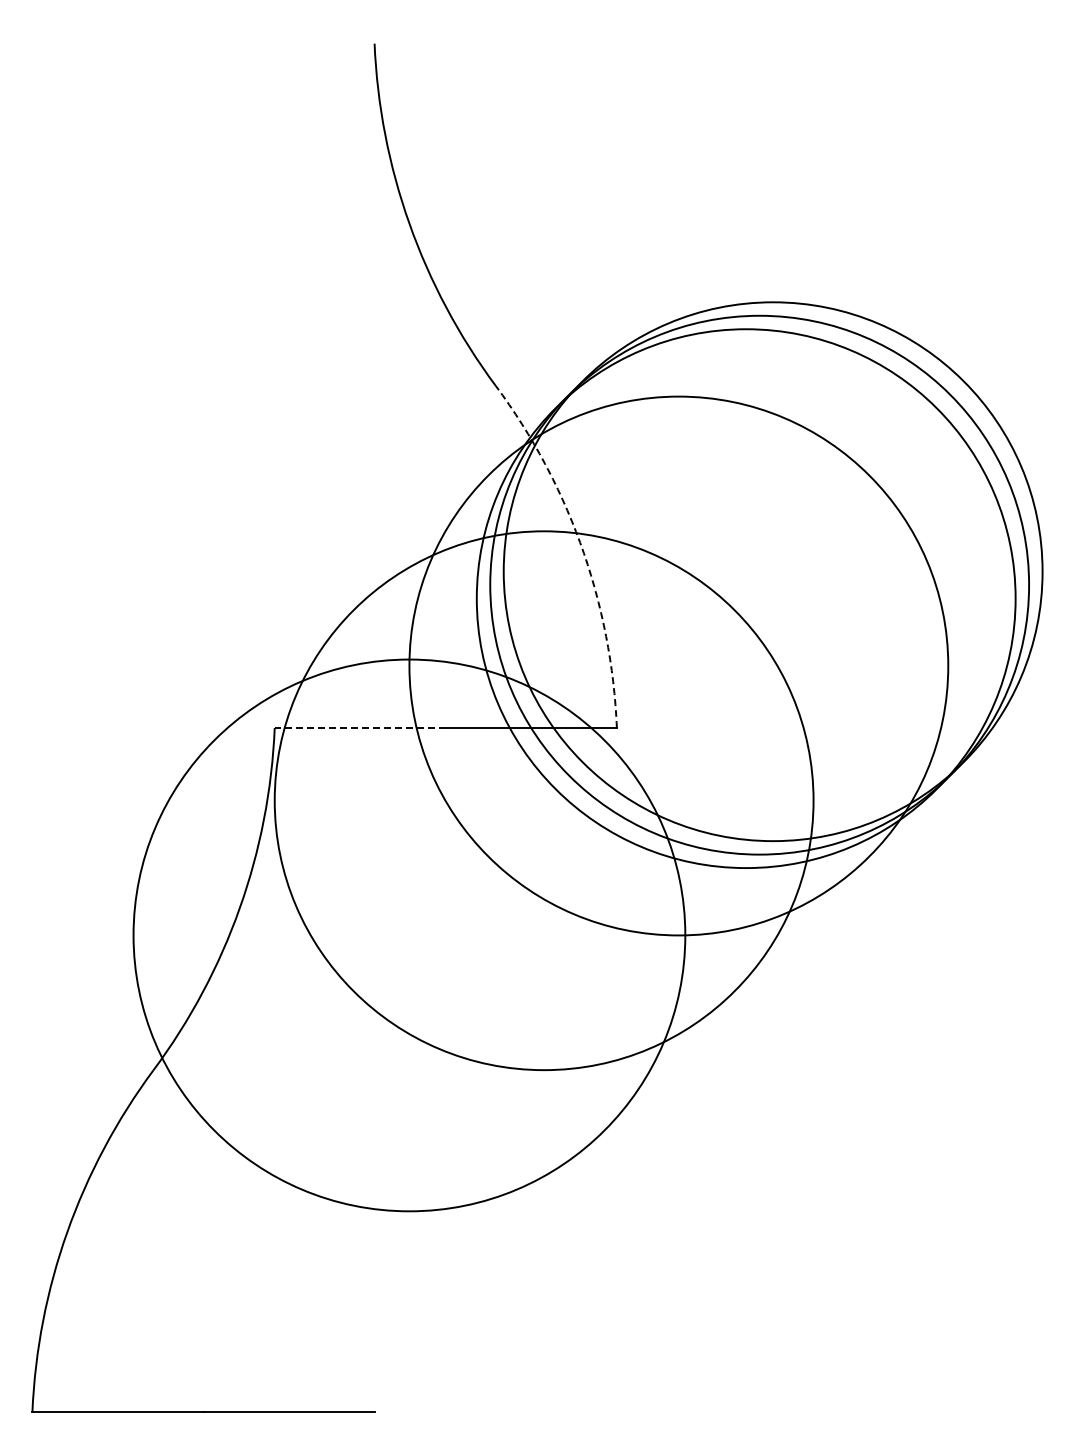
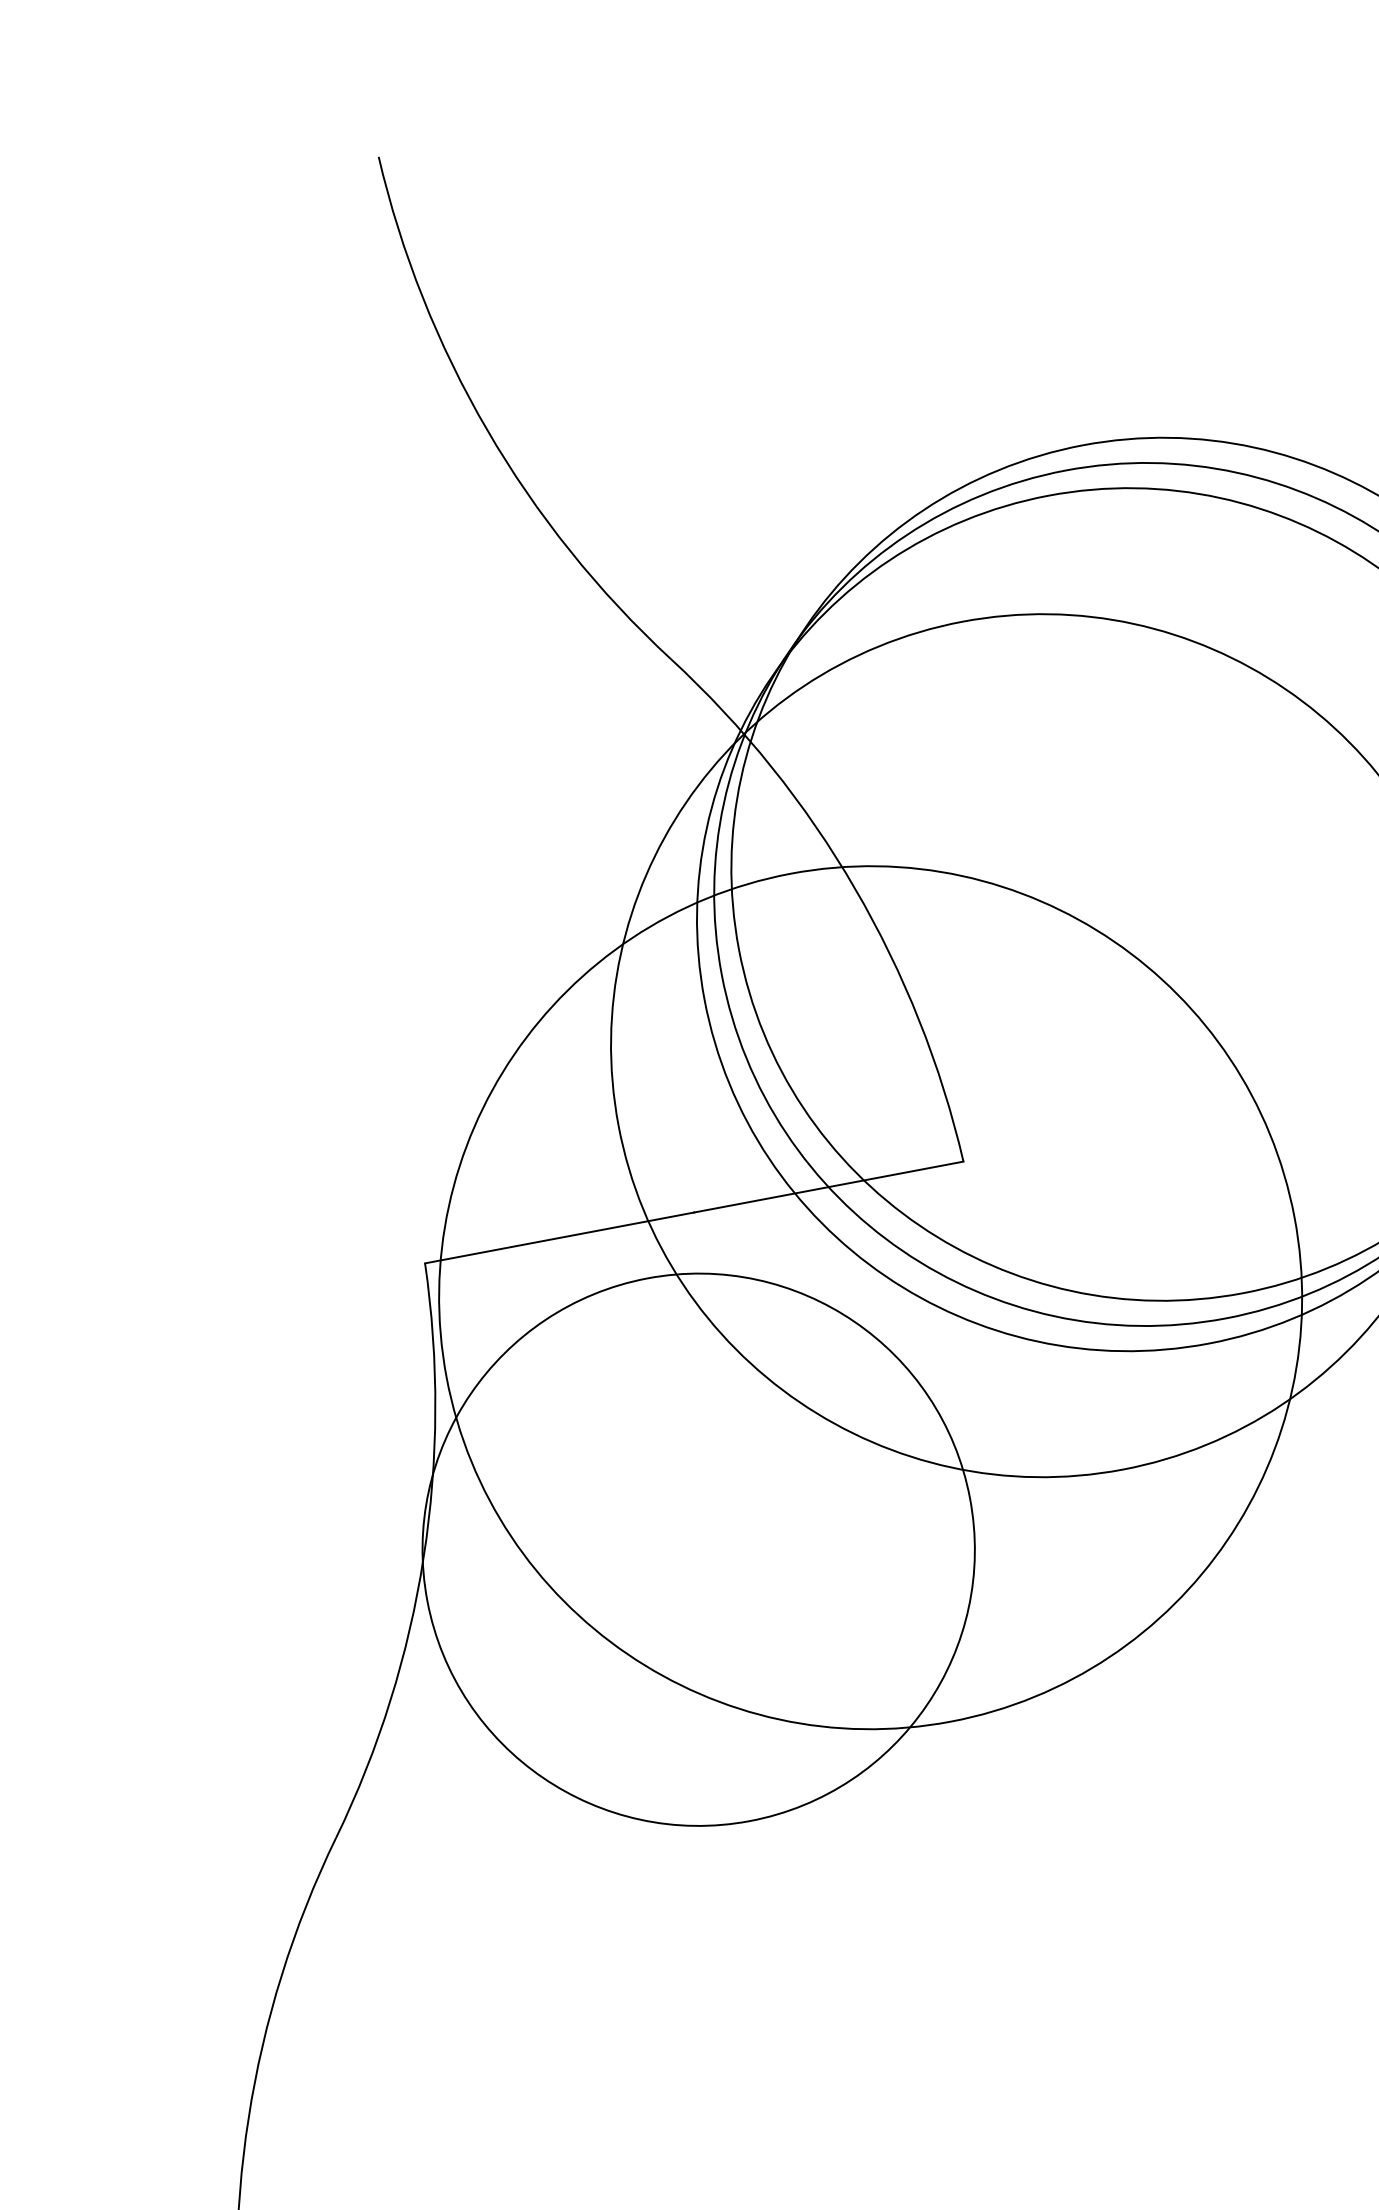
arc: (581, 547) -> (854, 888), dashed -> solid
line: (360, 727) -> (559, 1237), dashed -> solid
circle: (409, 935) -> (698, 1549), size x0.62

